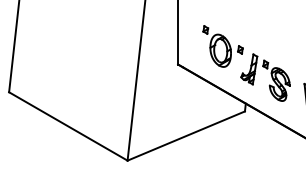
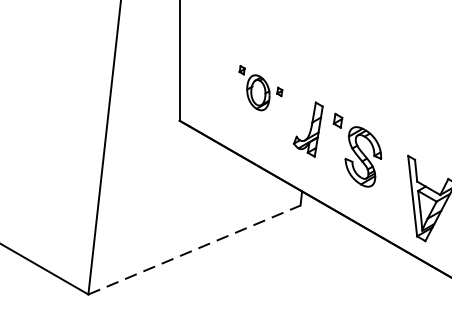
part: (222, 46) -> (259, 88), size x0.6
line: (186, 136) -> (194, 250), solid -> dashed

